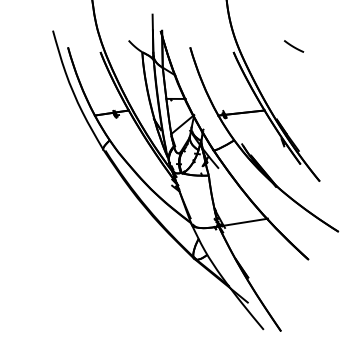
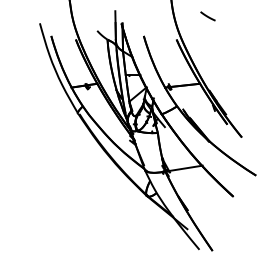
line: (294, 46) -> (208, 16), moved

